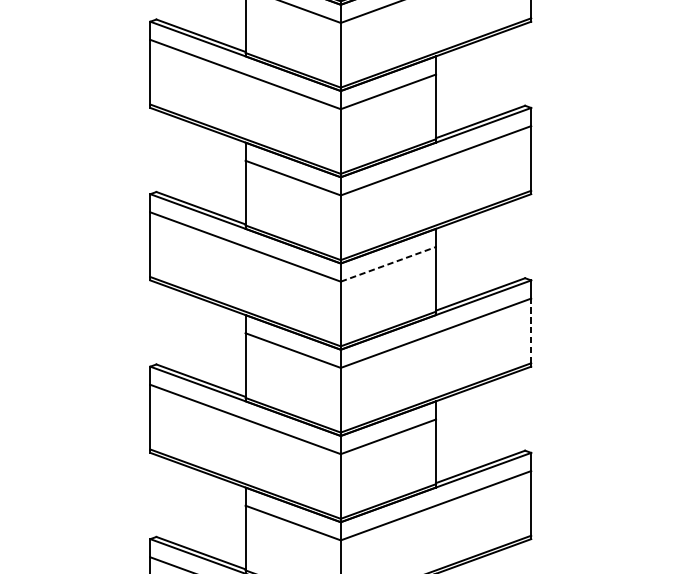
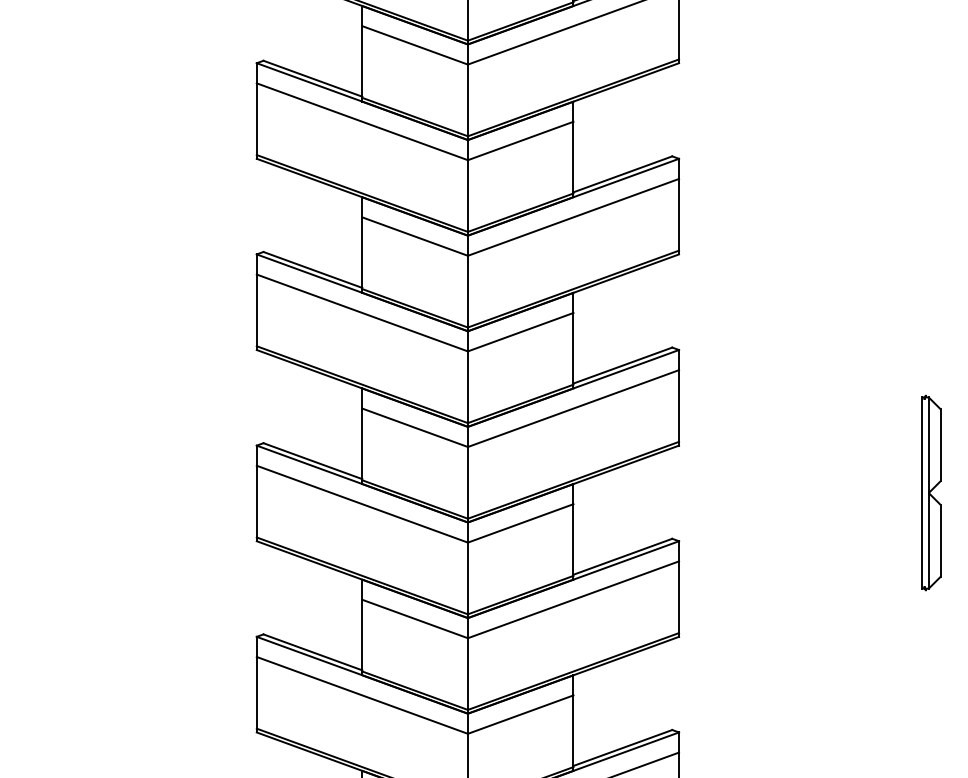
line: (389, 264) -> (521, 332), dashed -> solid
line: (531, 331) -> (679, 406), dashed -> solid

